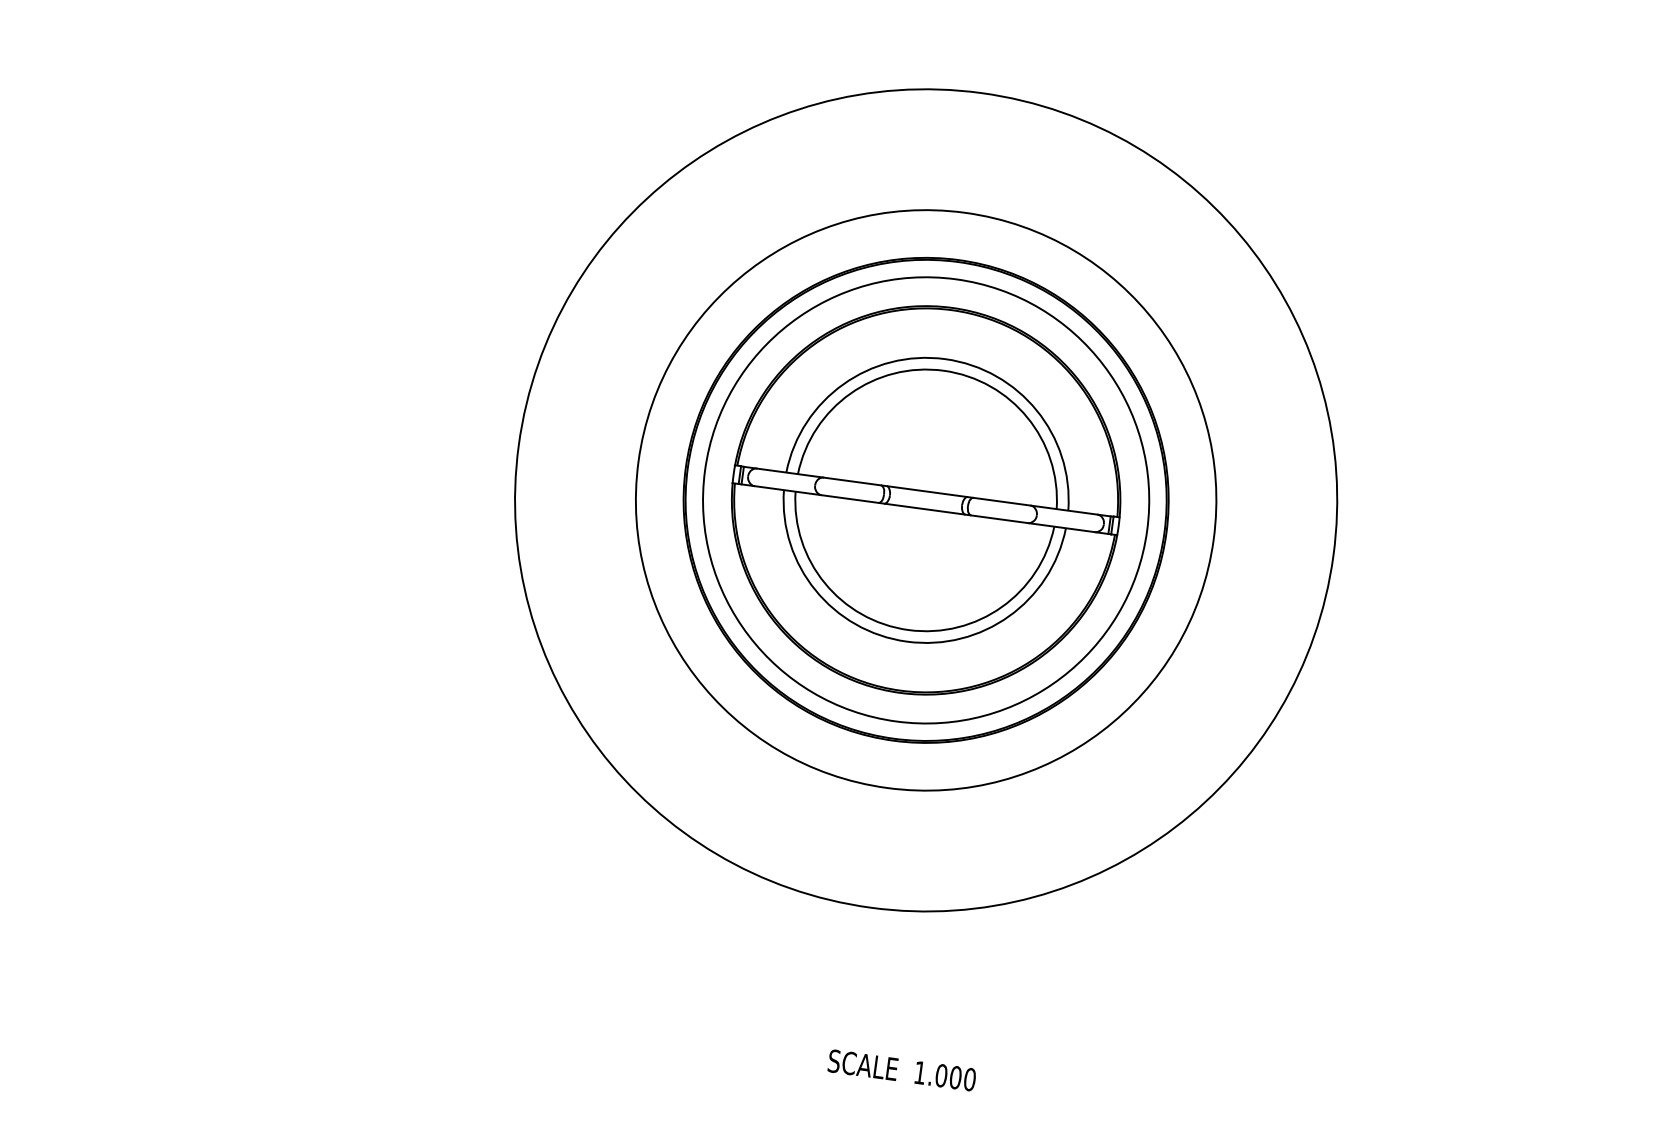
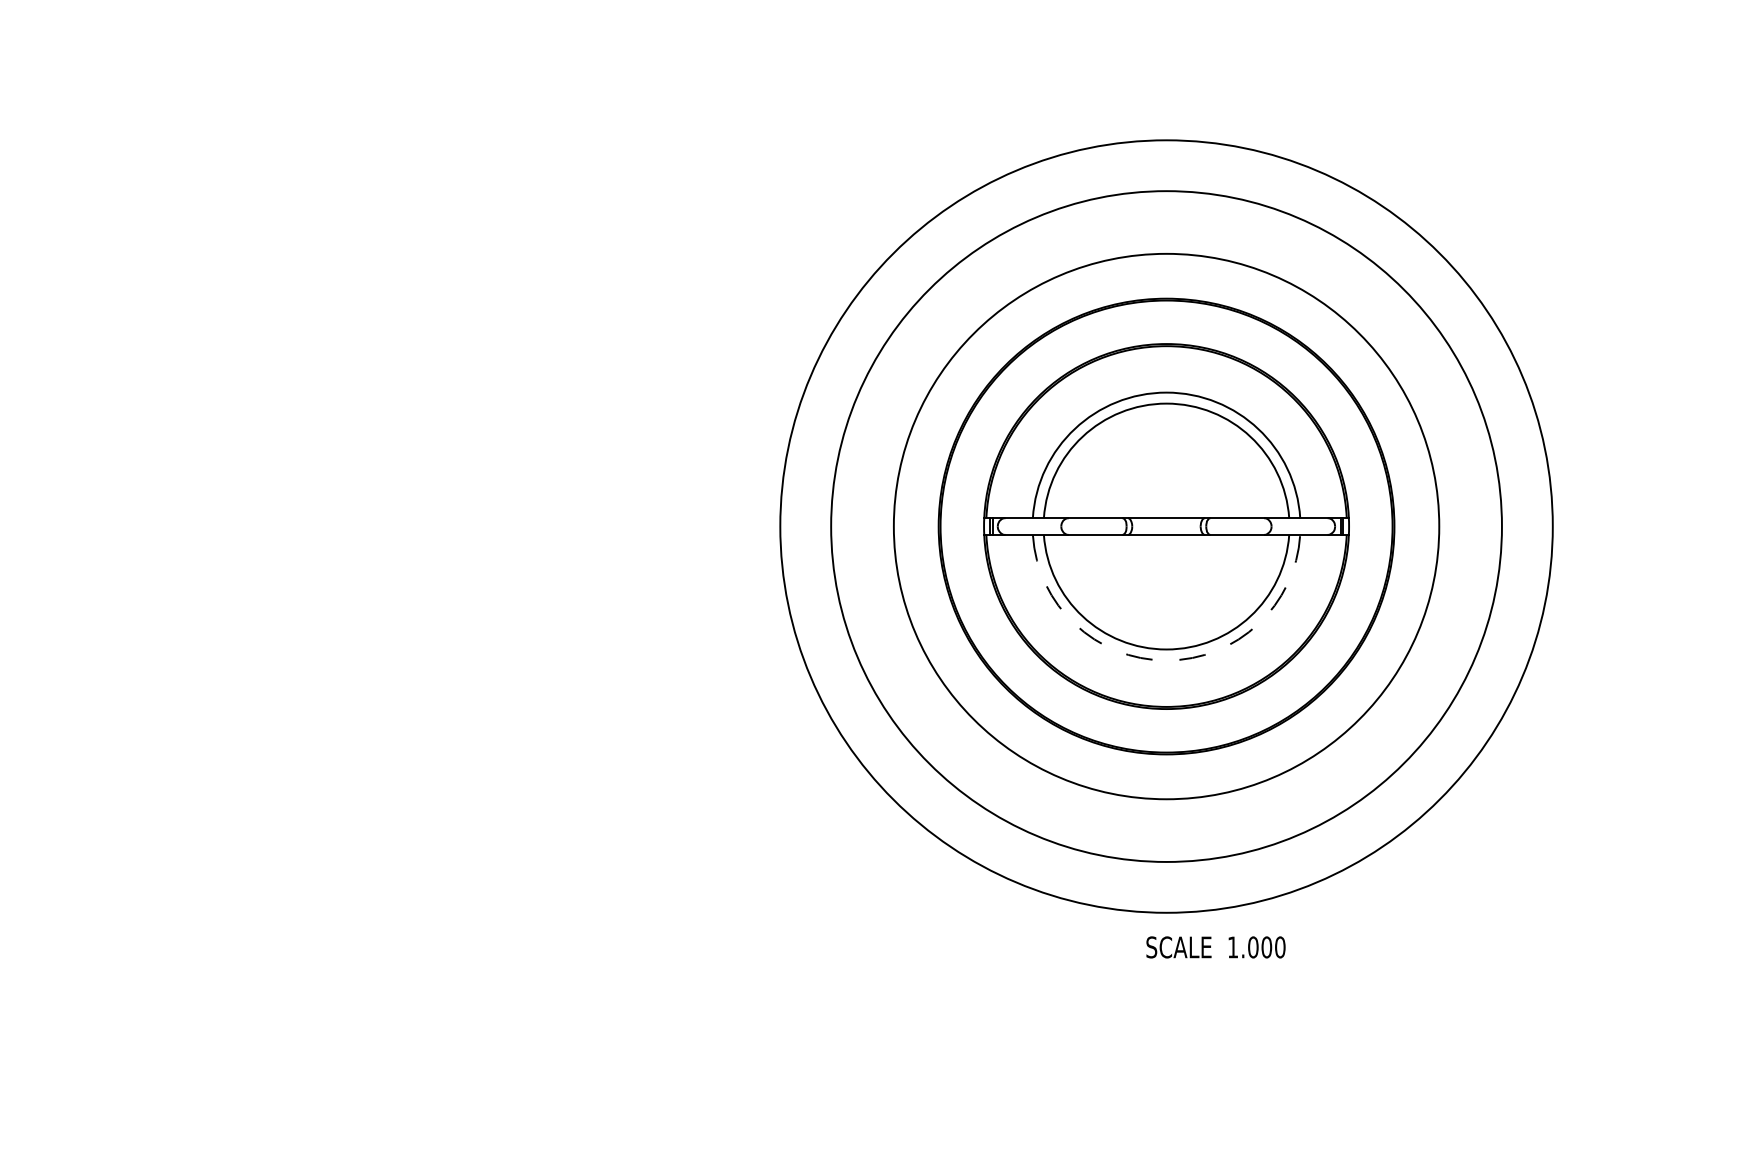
circle: (926, 500) -> (1166, 526), size x1.6
arc: (906, 641) -> (1166, 660), solid -> dashed
text: (901, 1070) -> (1215, 947), moved

